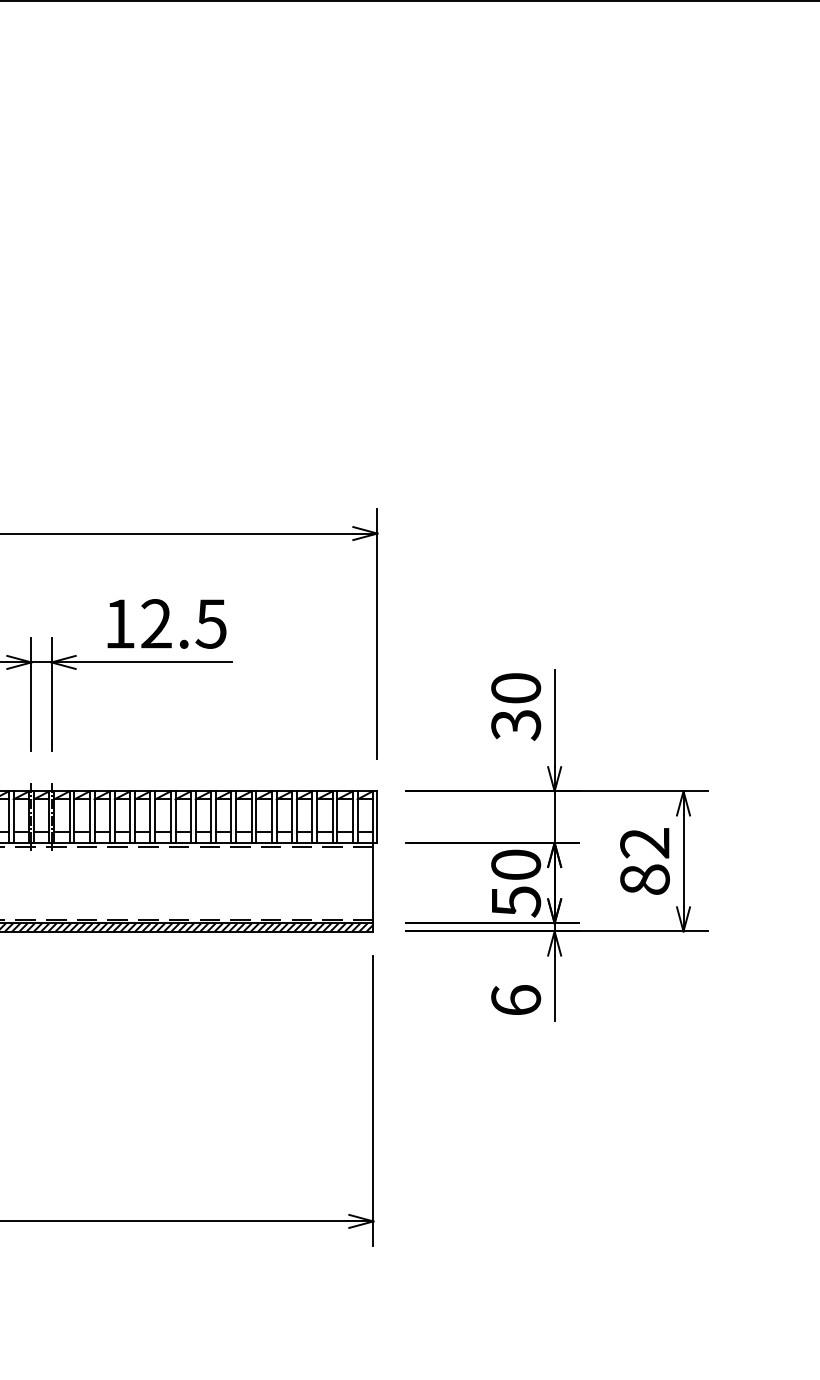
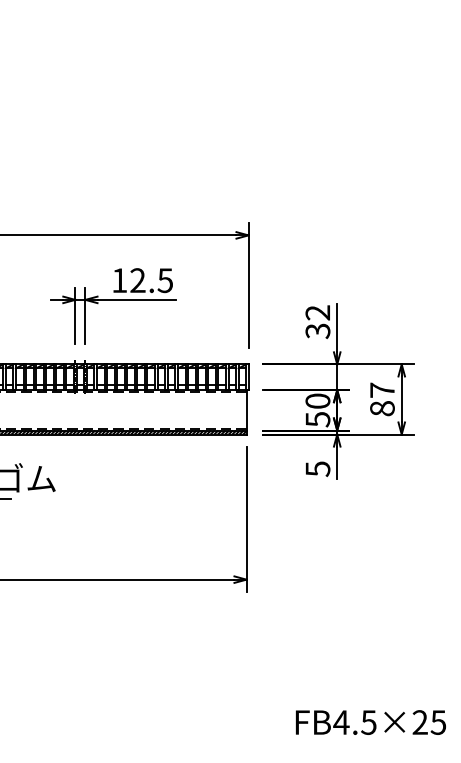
text: (515, 687) -> (317, 312), 30 -> 32
text: (645, 841) -> (382, 389), 82 -> 87
text: (515, 1001) -> (317, 469), 6 -> 5

